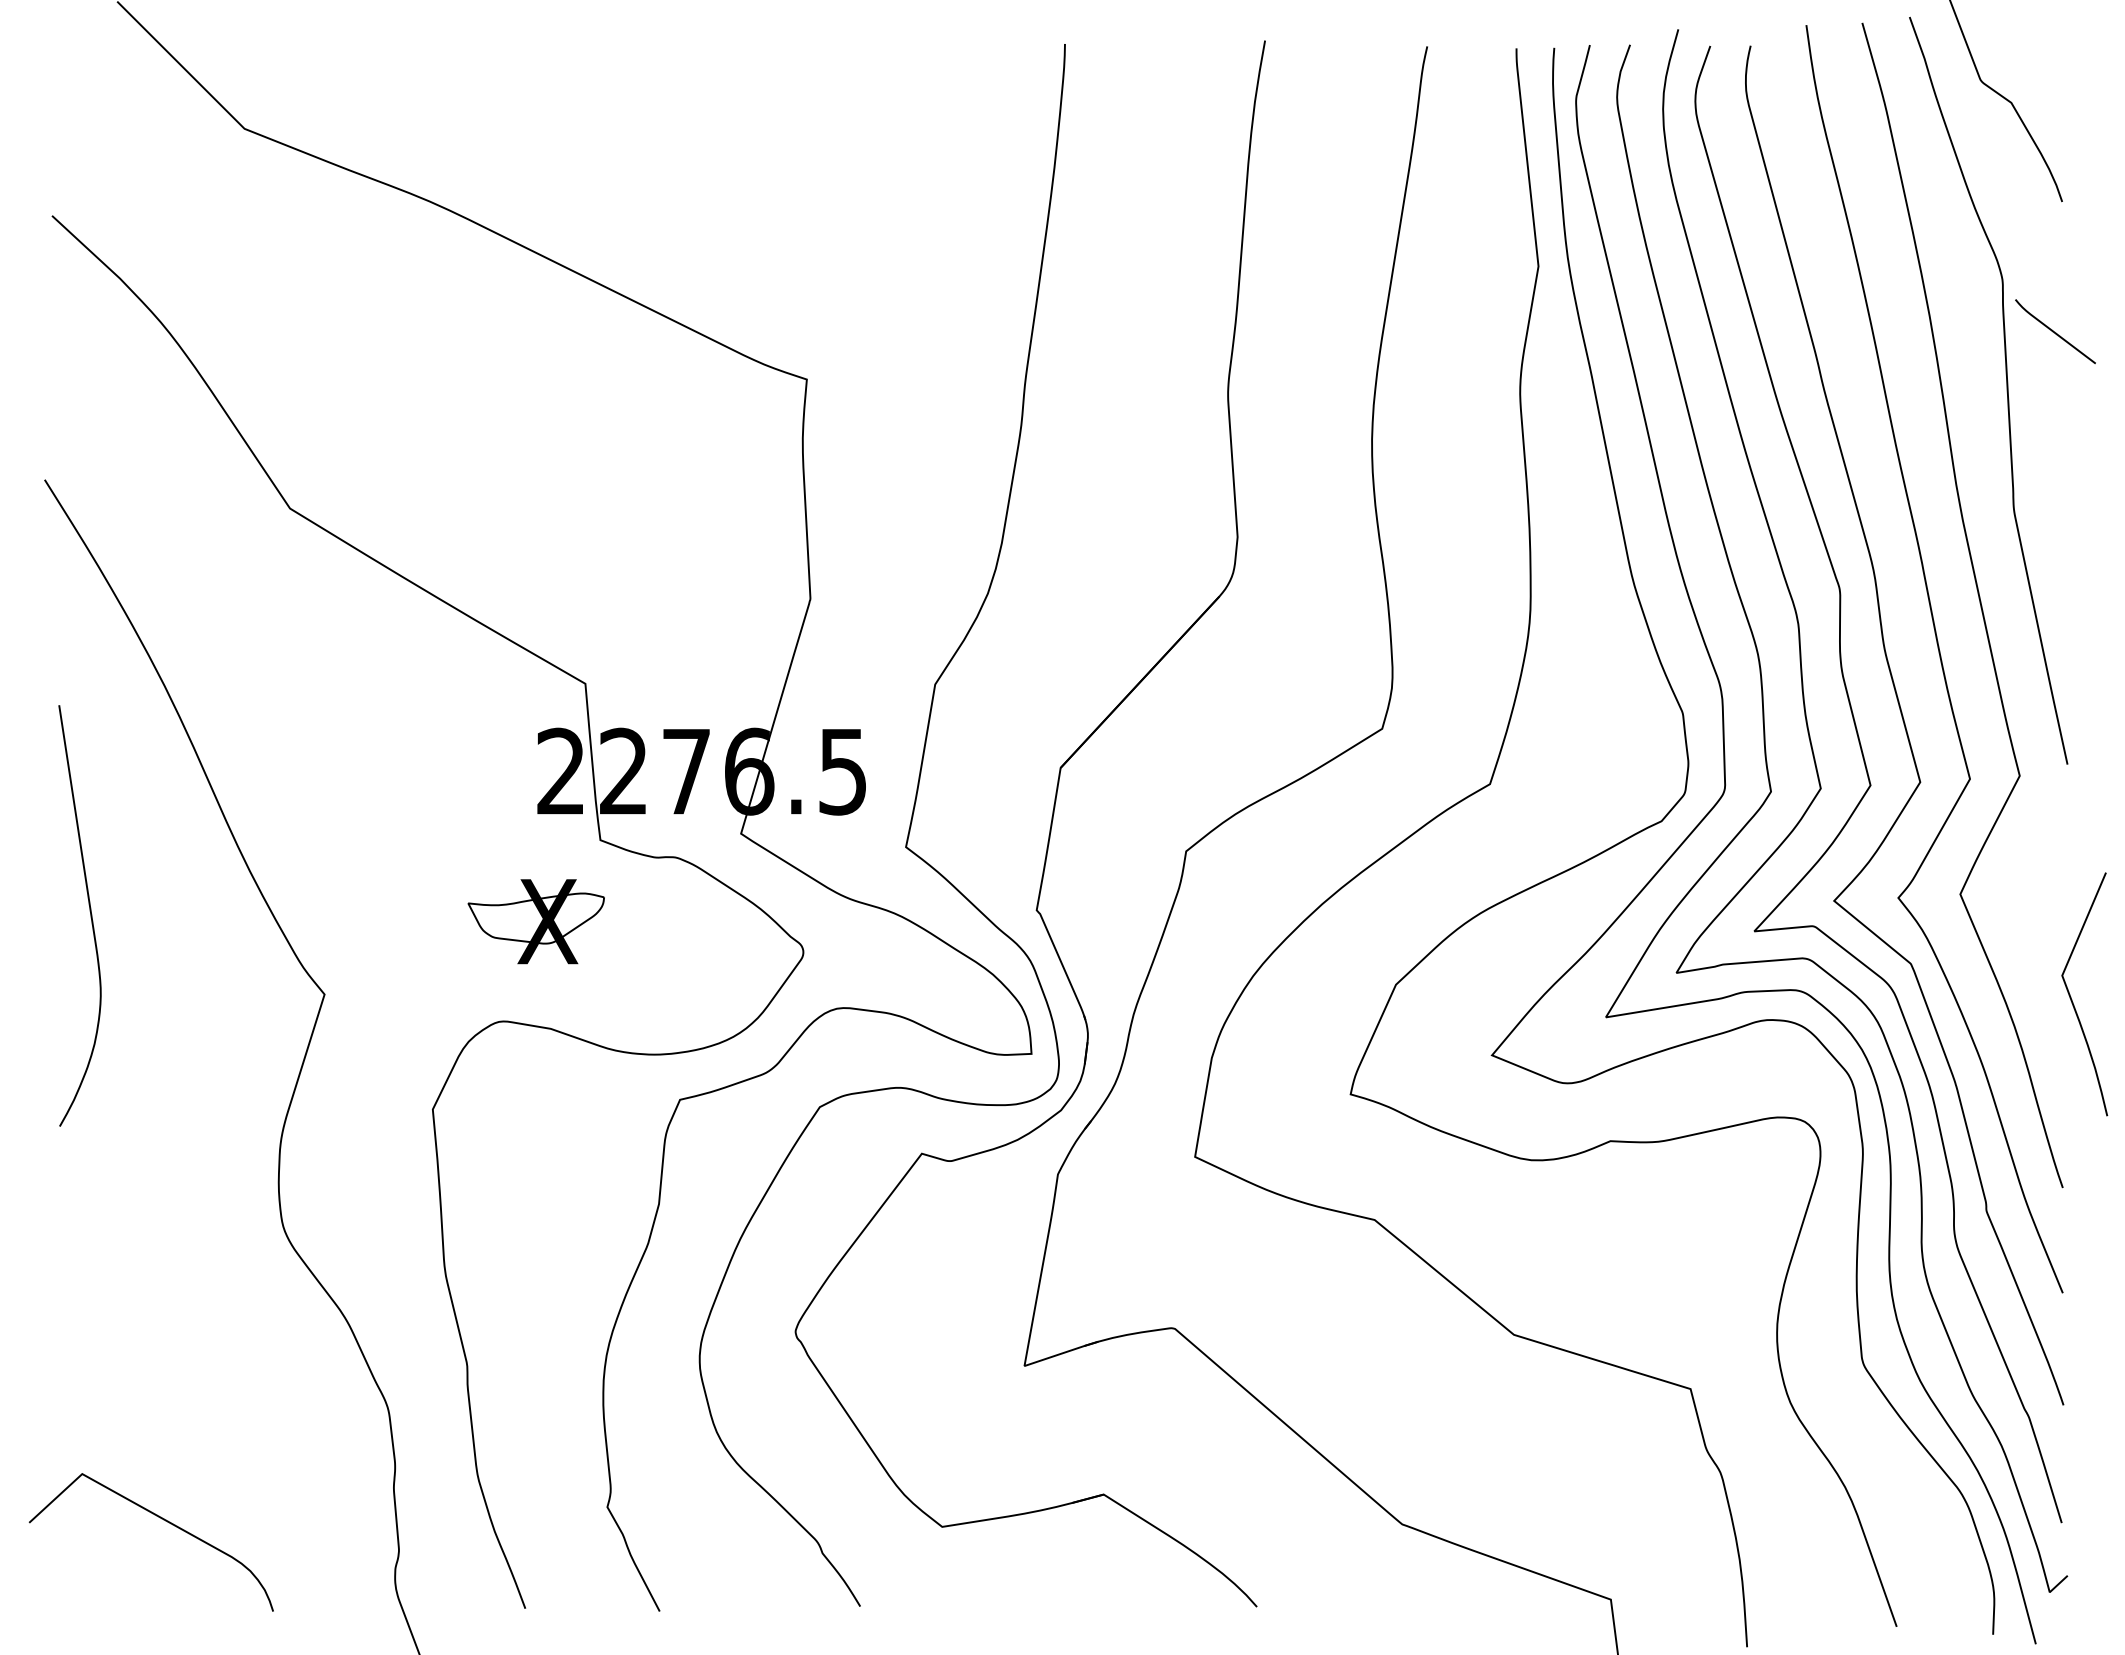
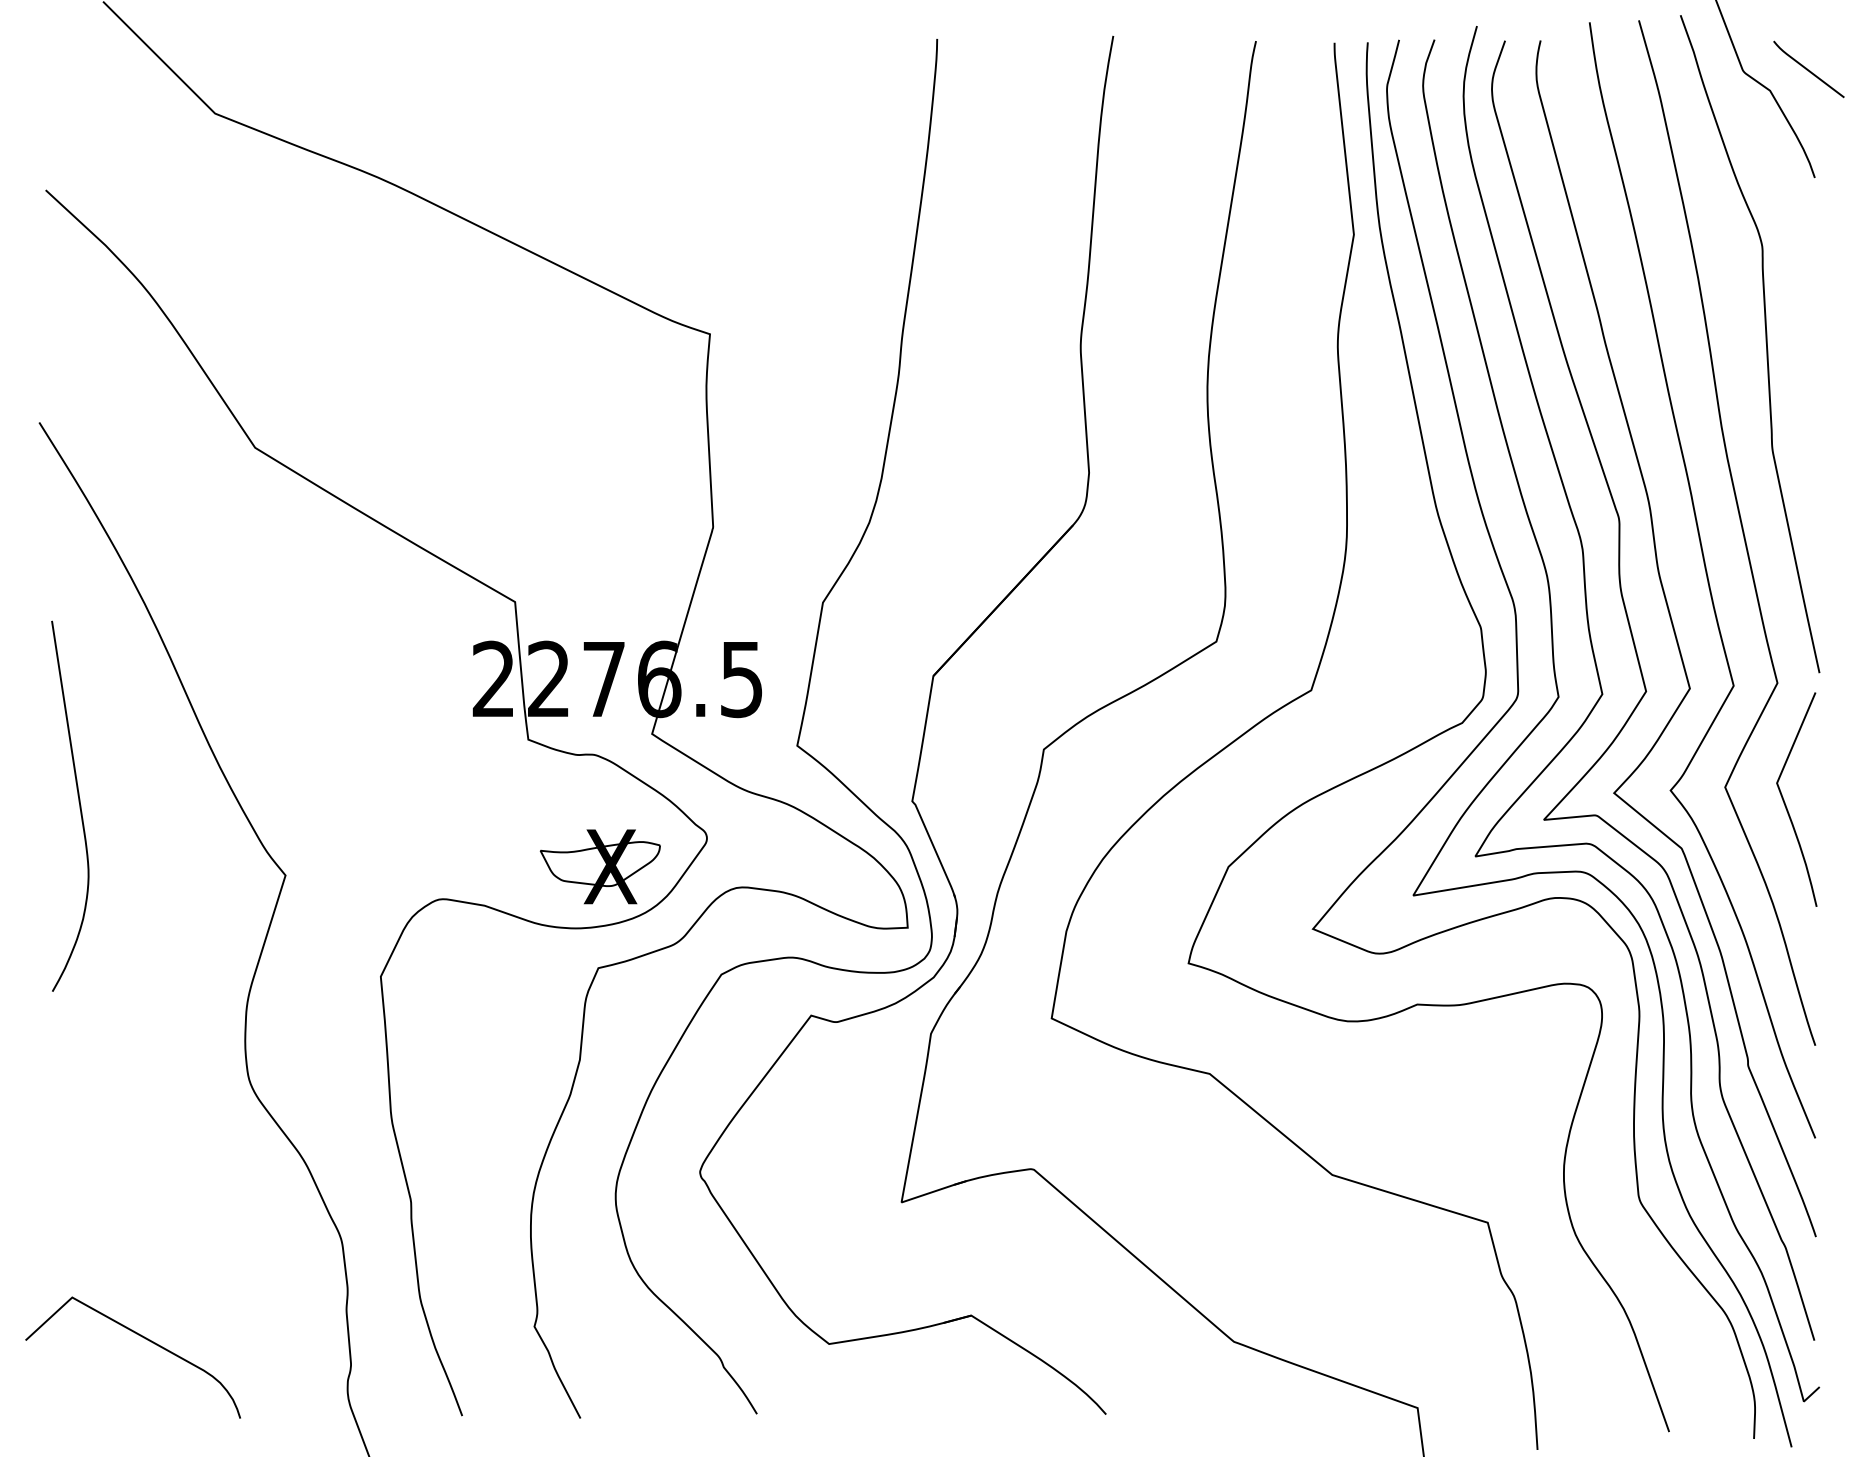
curve: (2054, 331) -> (1808, 69), moved
part: (535, 921) -> (599, 866), moved
curve: (2072, 999) -> (1786, 804), moved

